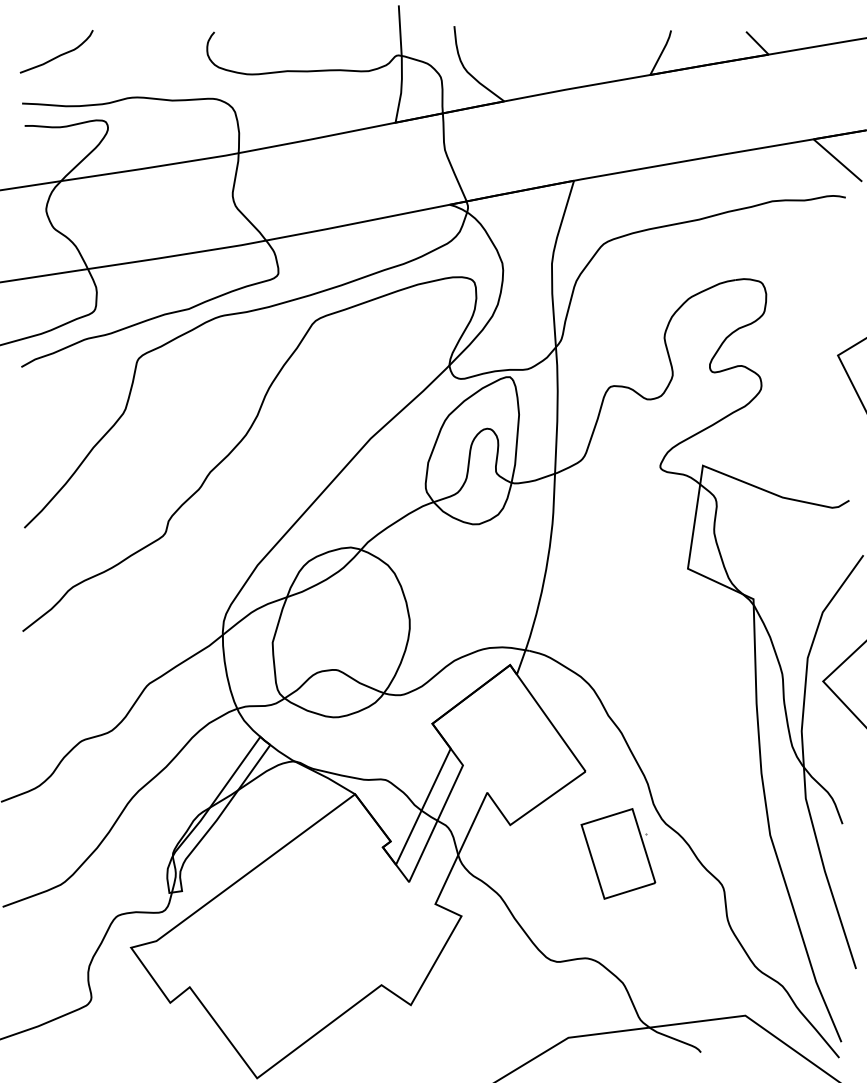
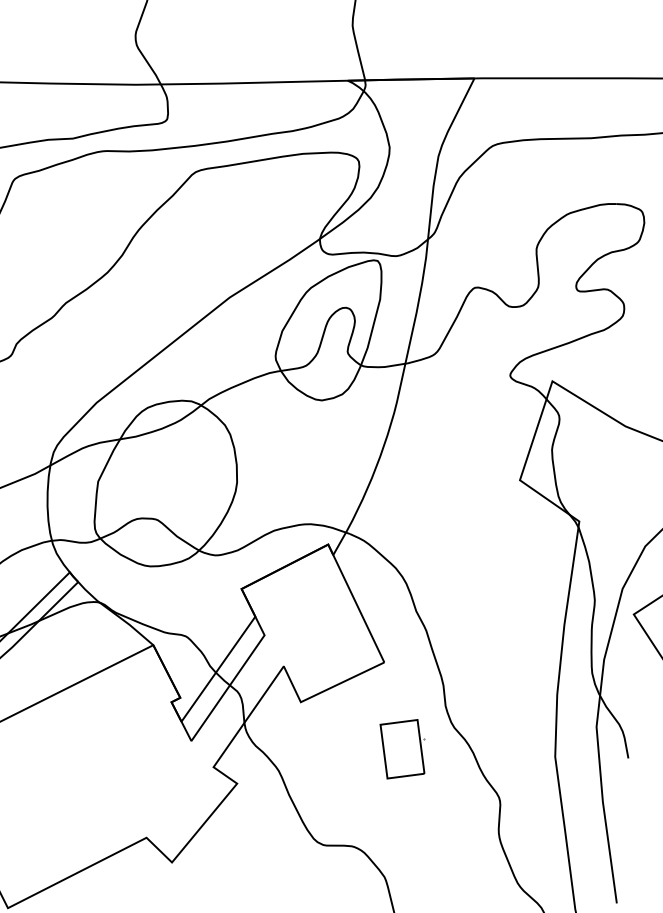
part: (618, 853) -> (402, 748), size x0.7

